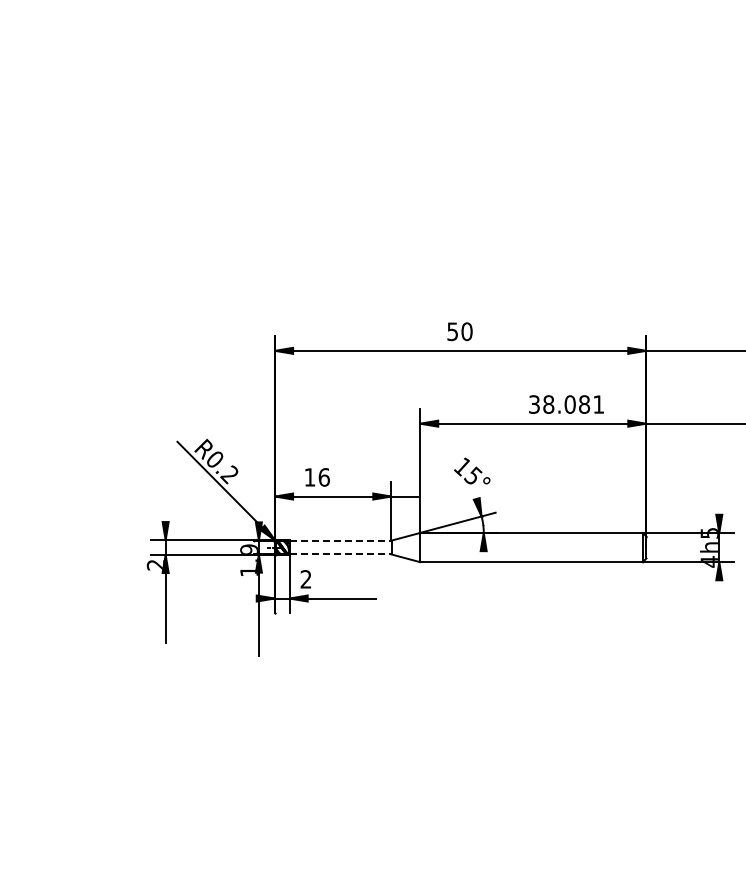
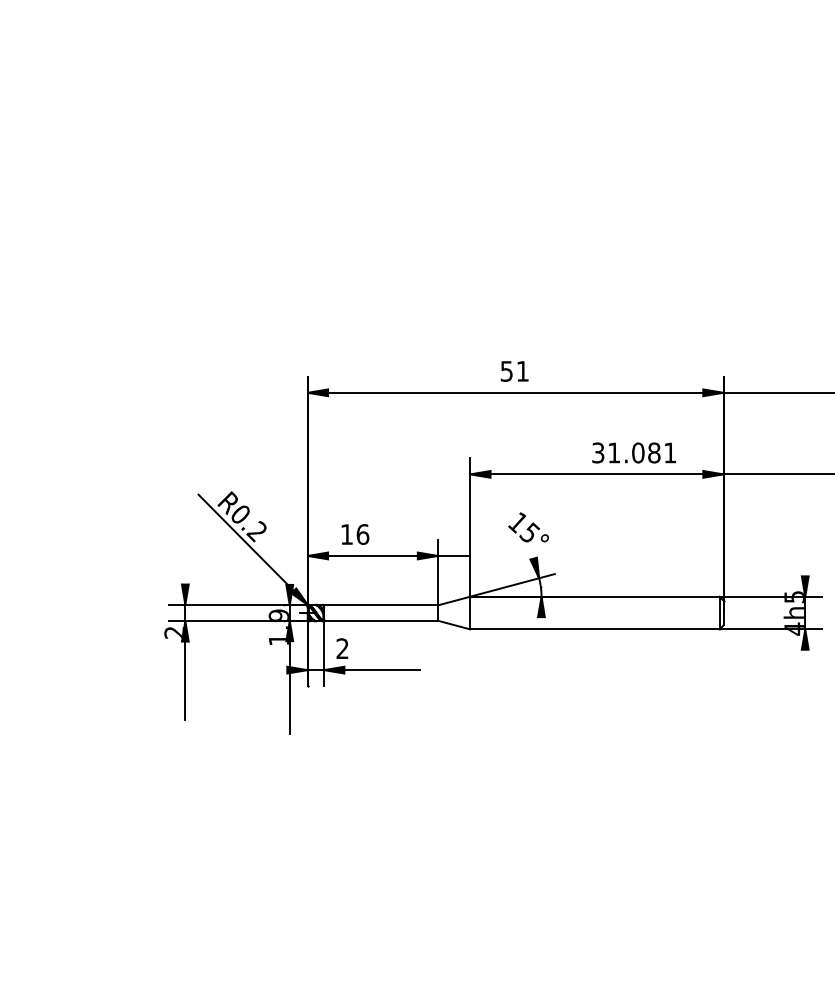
text: (466, 331) -> (522, 371), 50 -> 51
text: (548, 404) -> (614, 452), 38.081 -> 31.081
line: (340, 540) -> (381, 605), dashed -> solid
line: (340, 554) -> (381, 620), dashed -> solid

